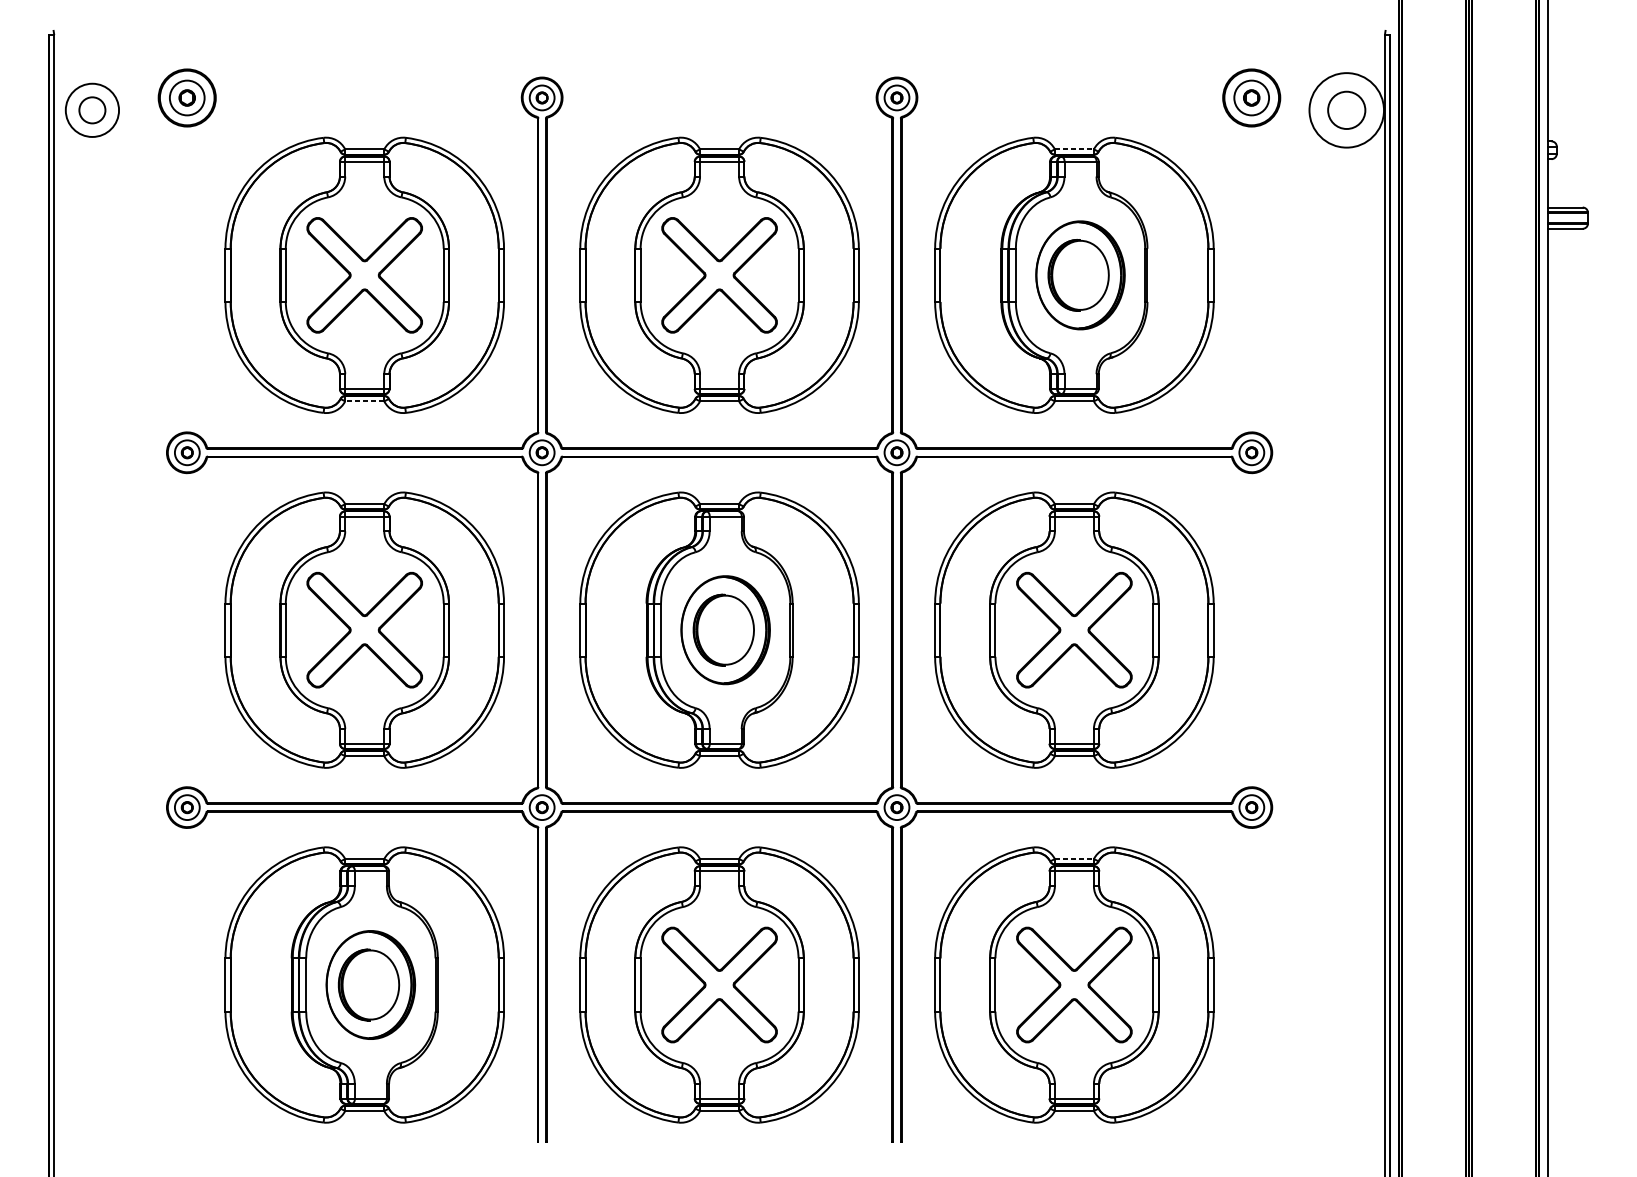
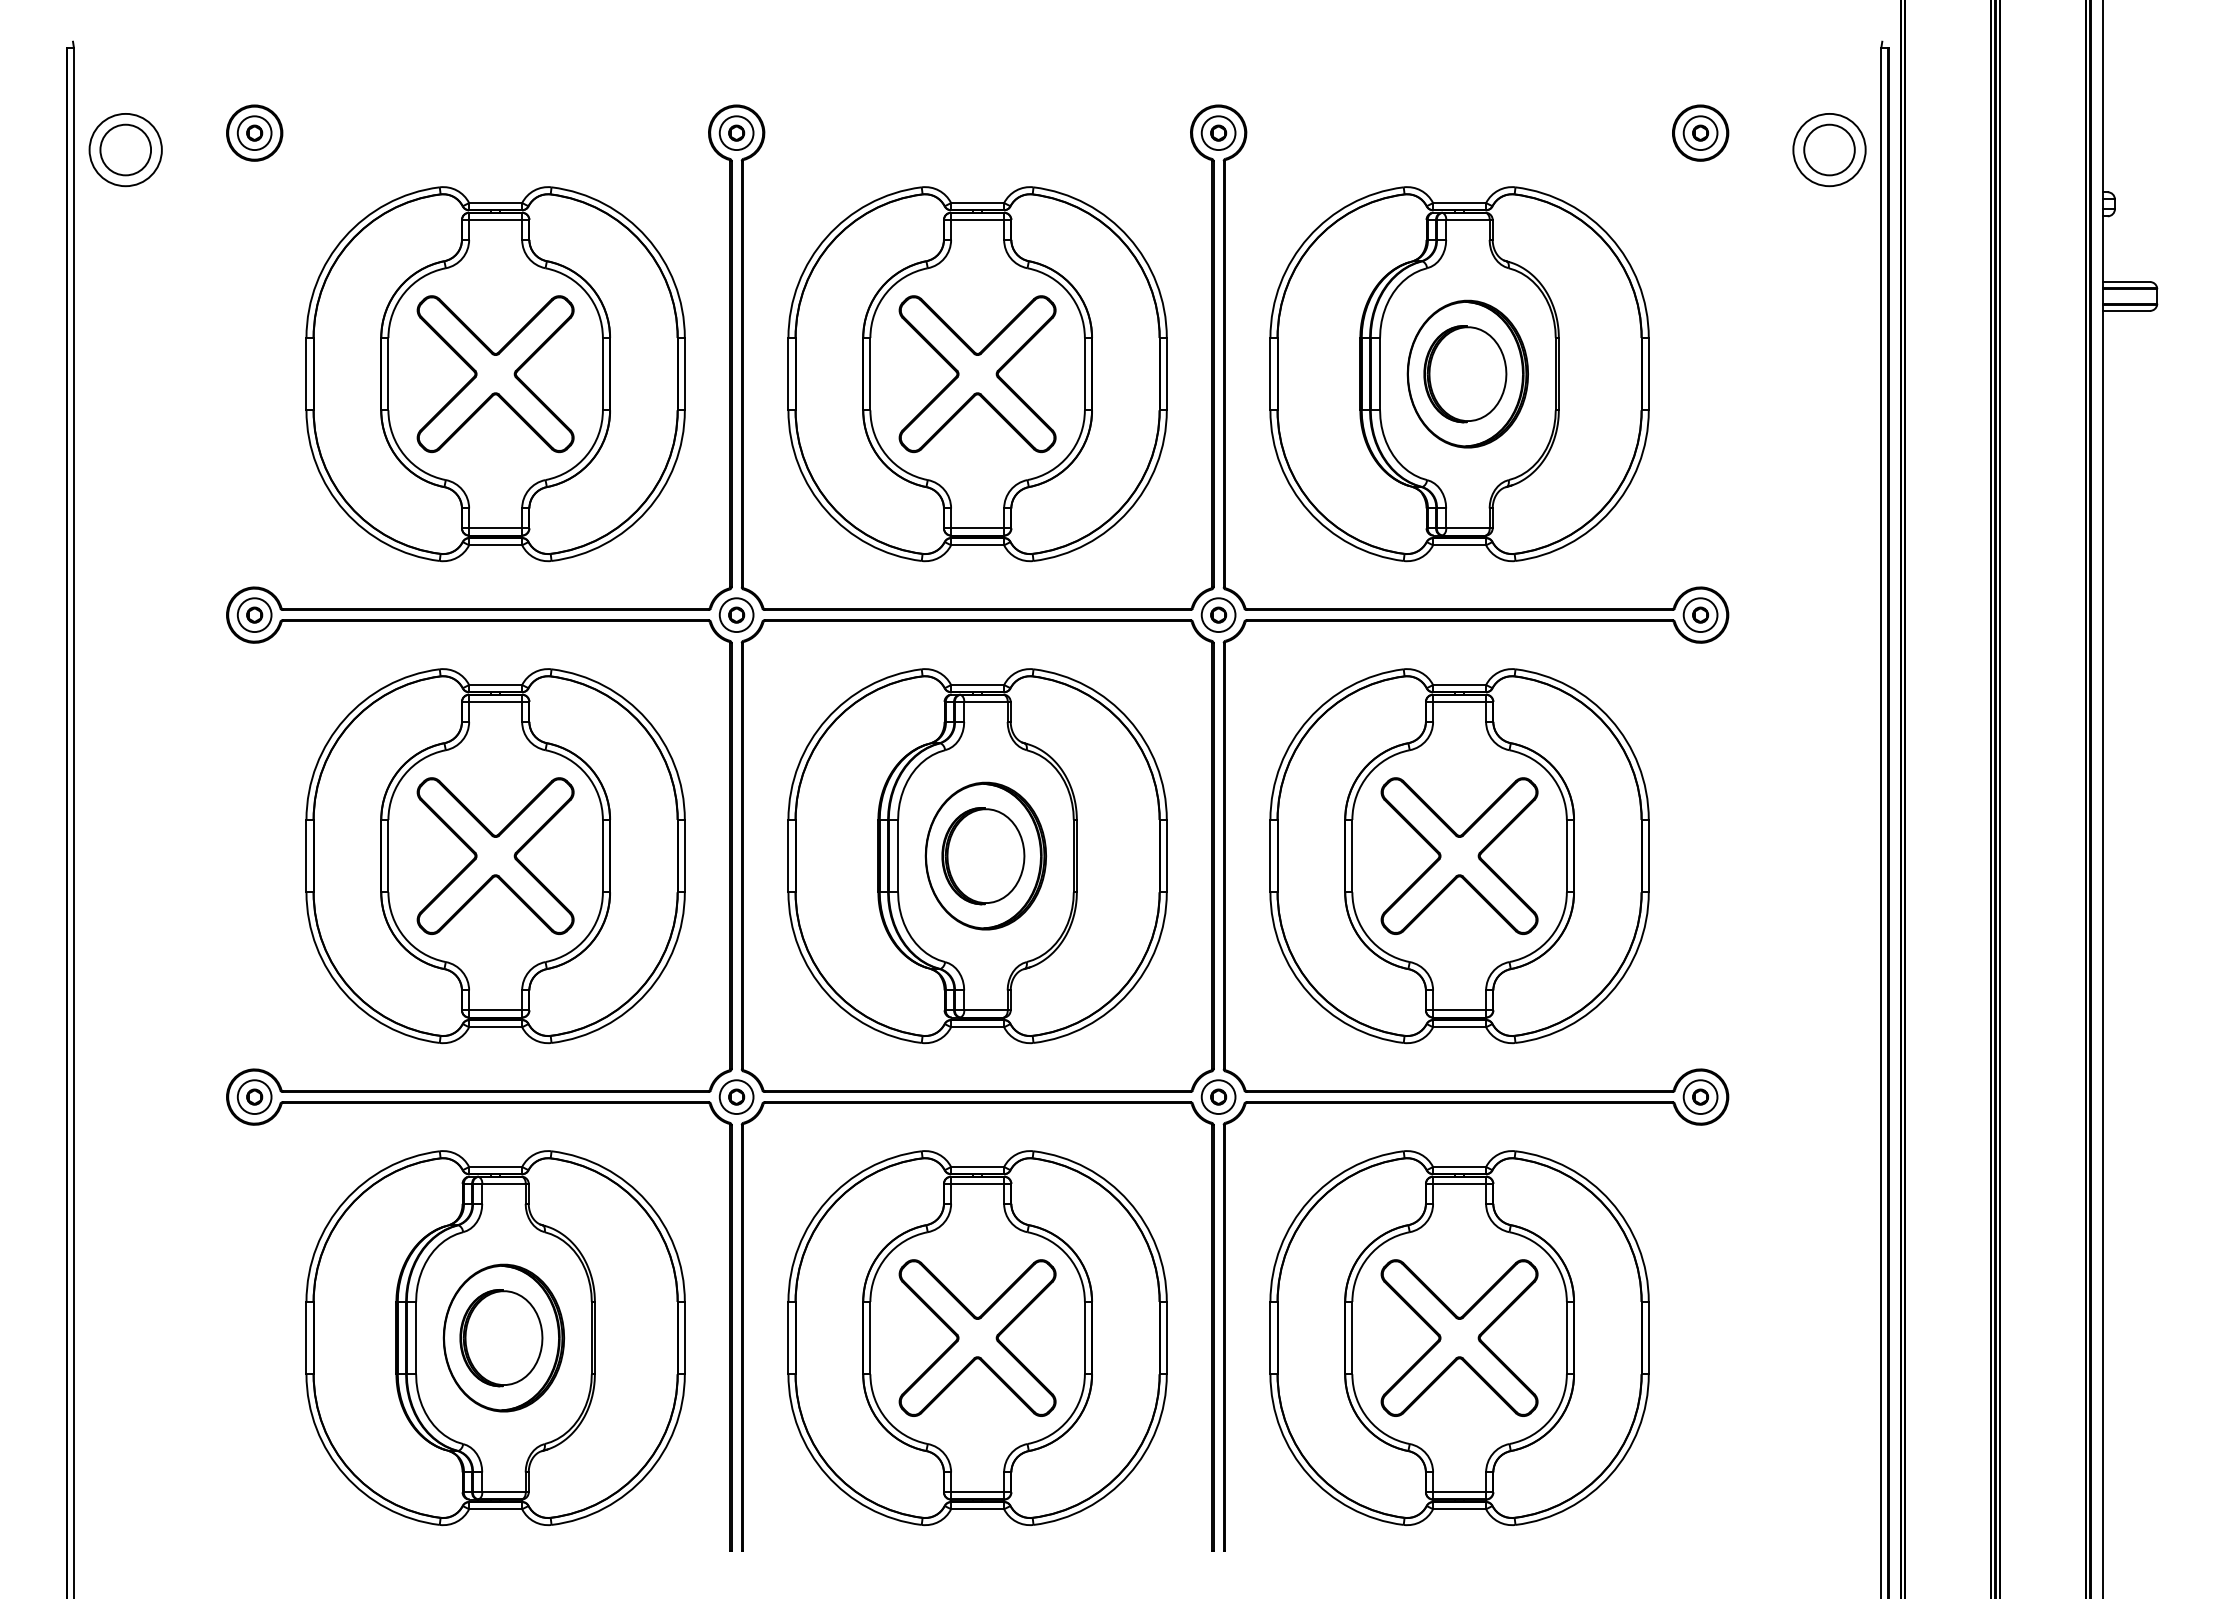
part: (187, 97) -> (254, 132), size x0.71
part: (1251, 97) -> (1700, 132), size x0.71
circle: (92, 109) -> (125, 149), size x1.43
circle: (1346, 109) -> (1829, 149), size x0.71
line: (1074, 149) -> (1459, 203), dashed -> solid
line: (364, 401) -> (495, 545), dashed -> solid
line: (1074, 859) -> (1459, 1167), dashed -> solid

